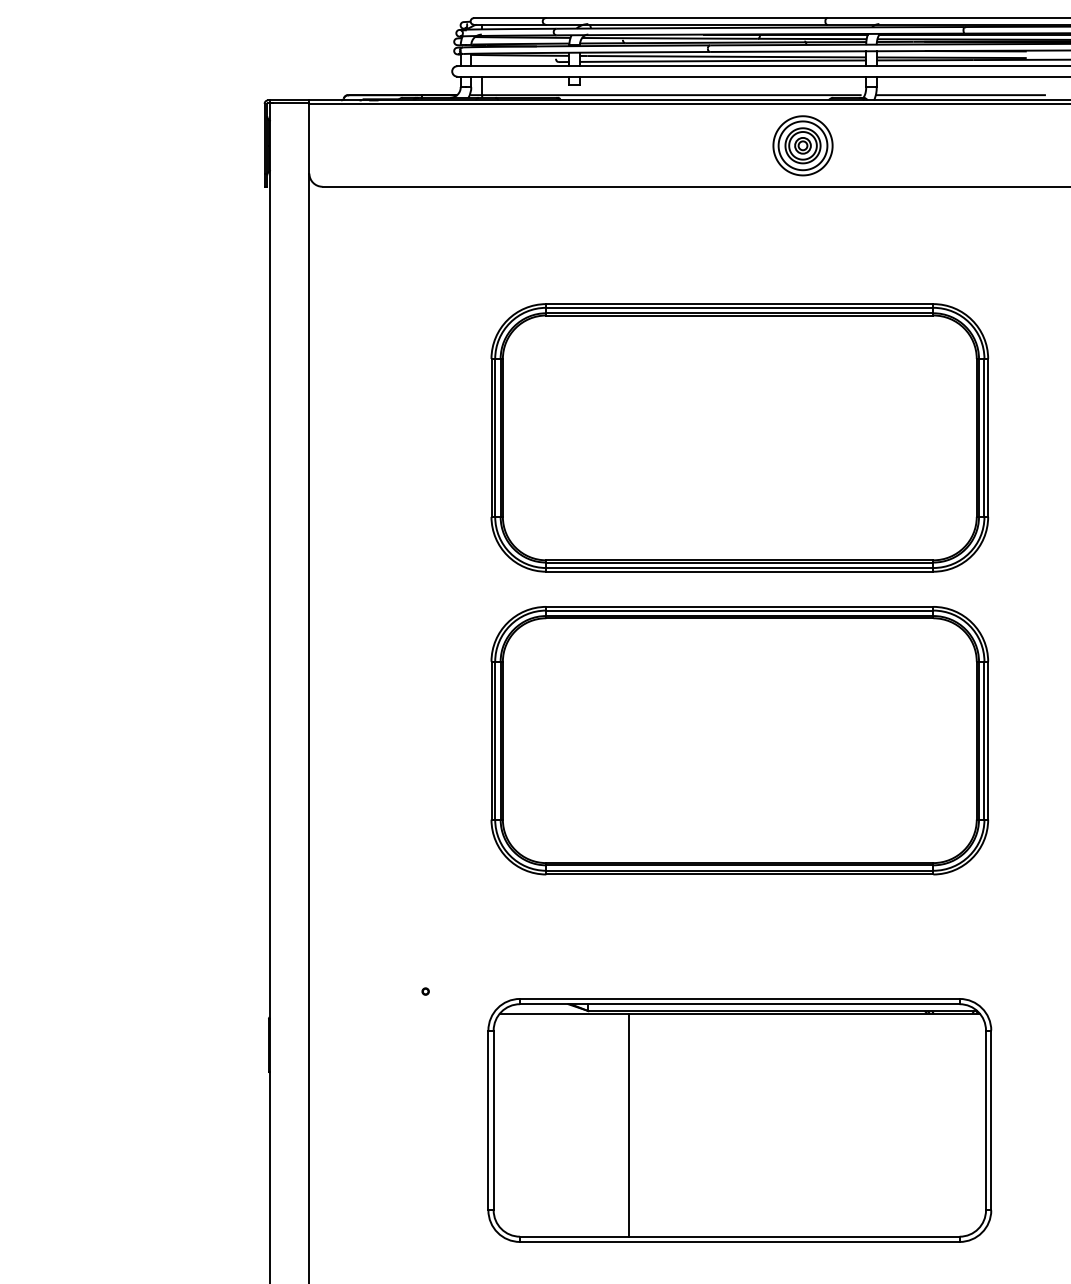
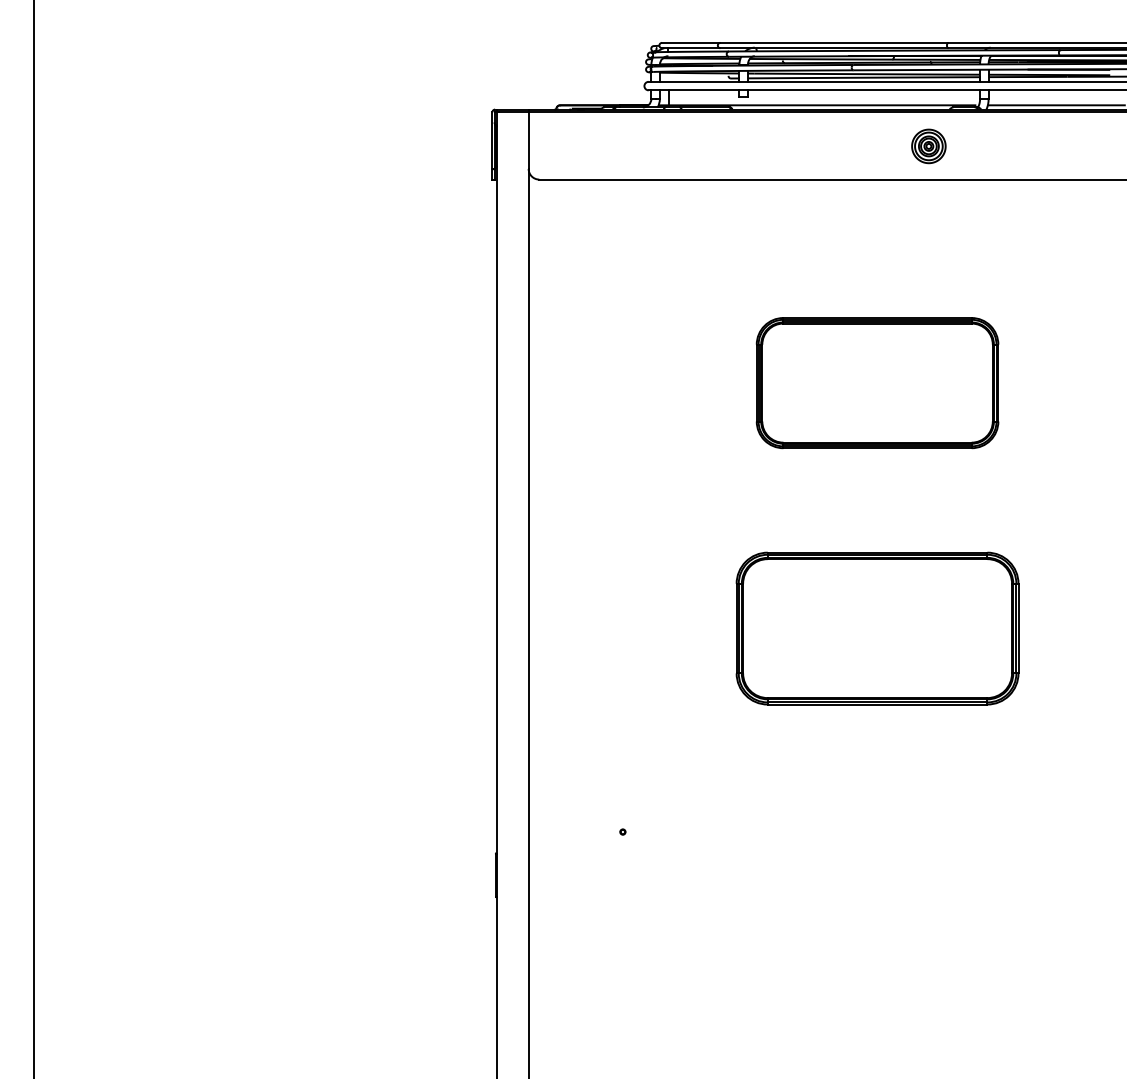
part: (802, 145) -> (928, 146), size x0.7
part: (739, 437) -> (877, 382), size x0.6
part: (739, 740) -> (877, 628), size x0.7
part: (739, 1120) -> (877, 936), removed

